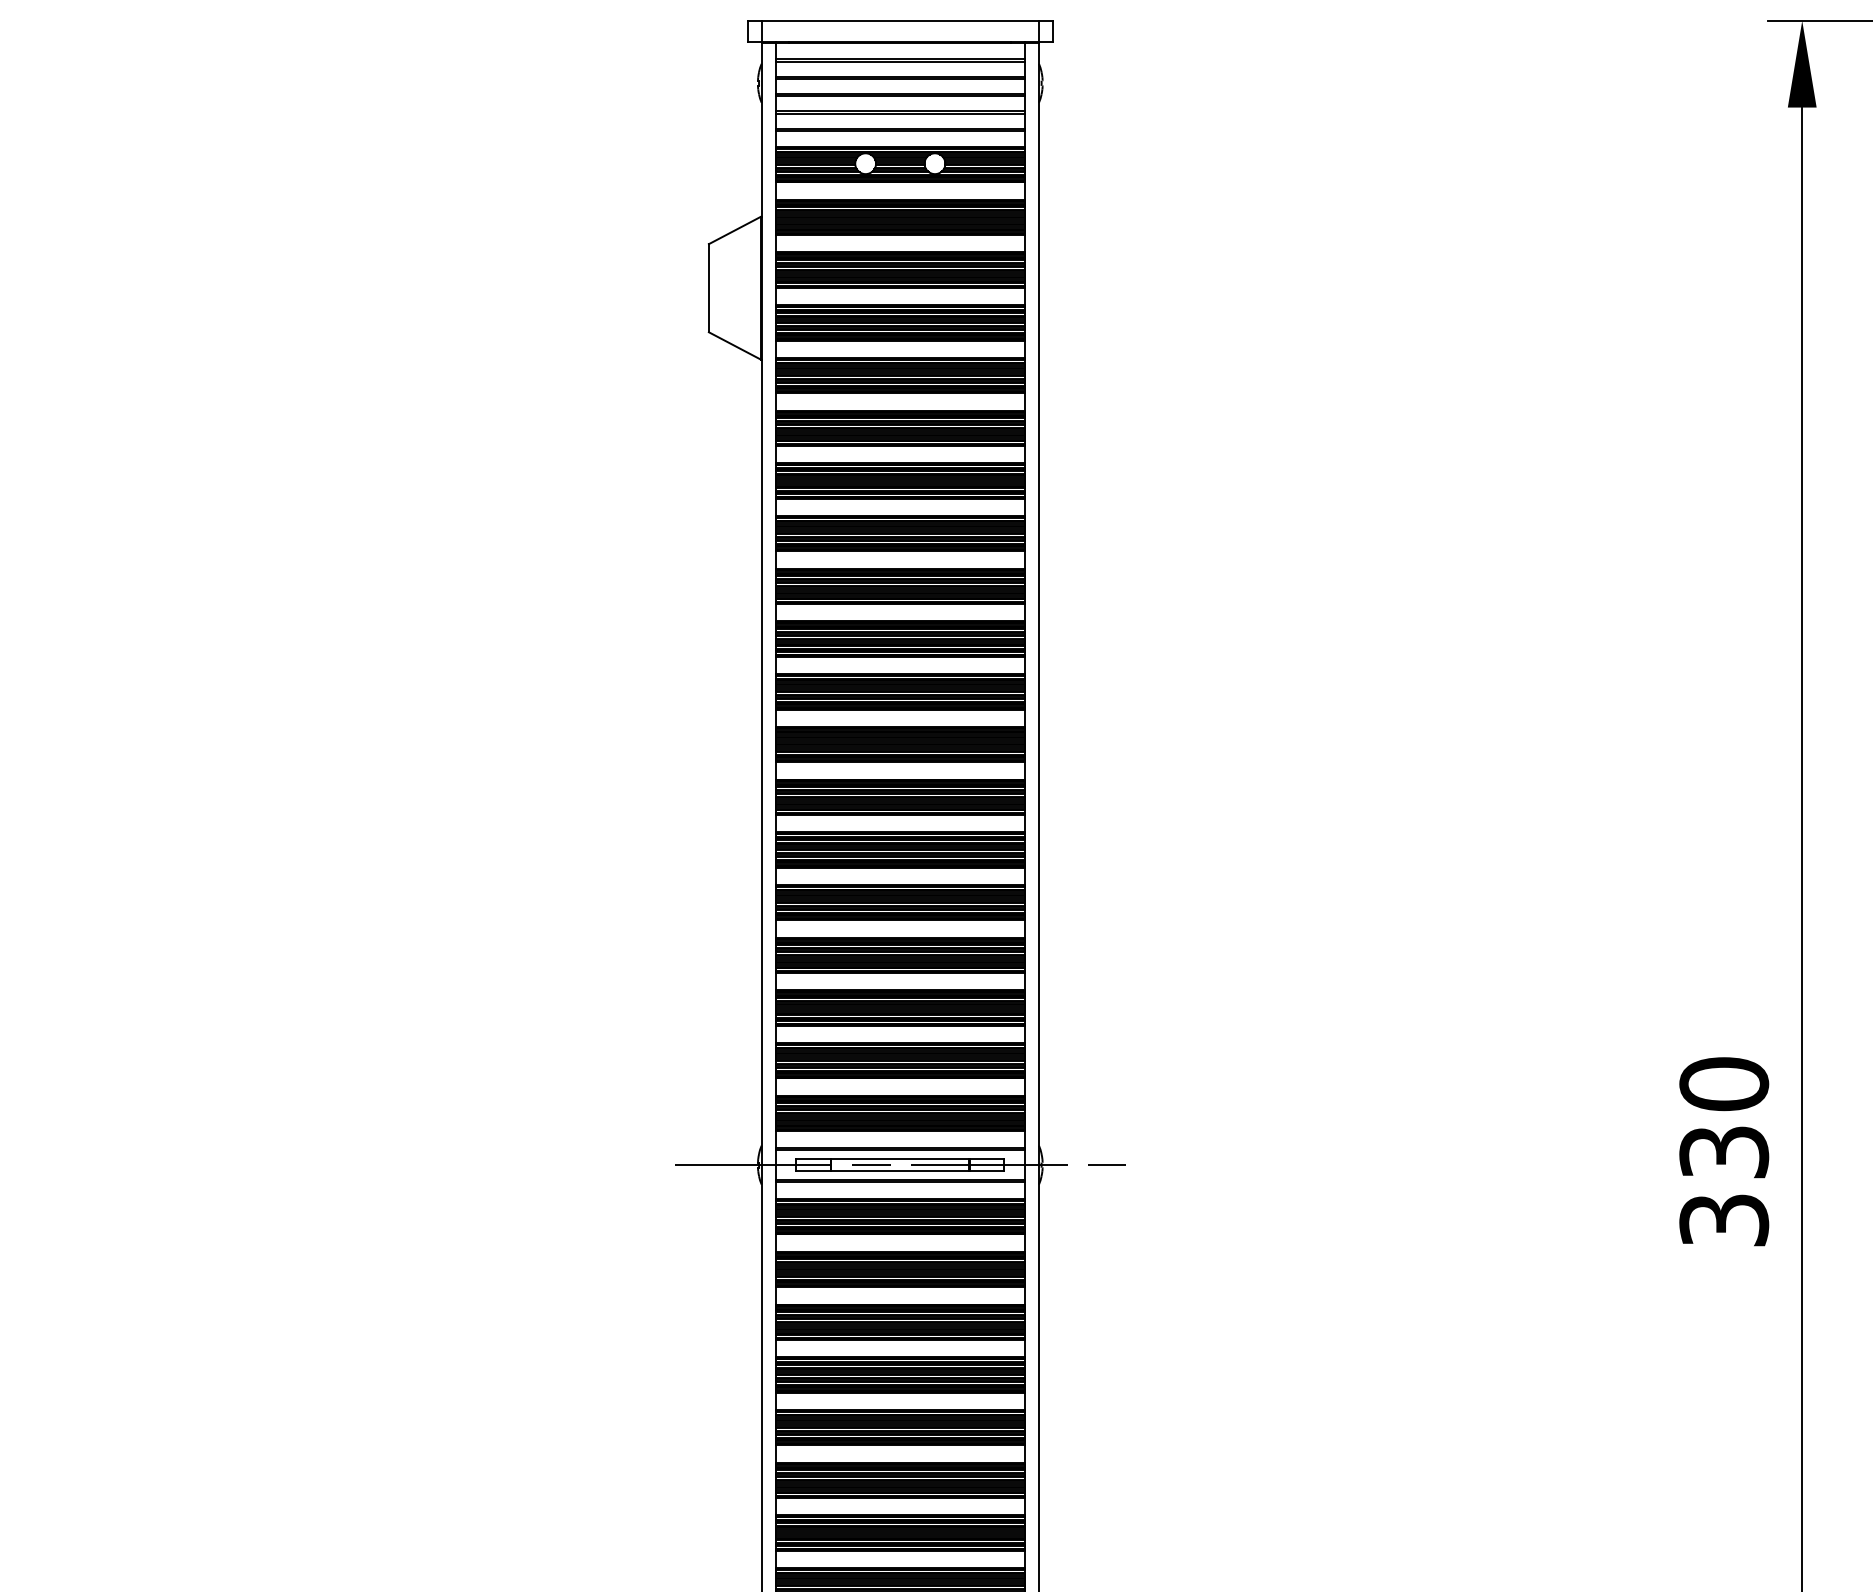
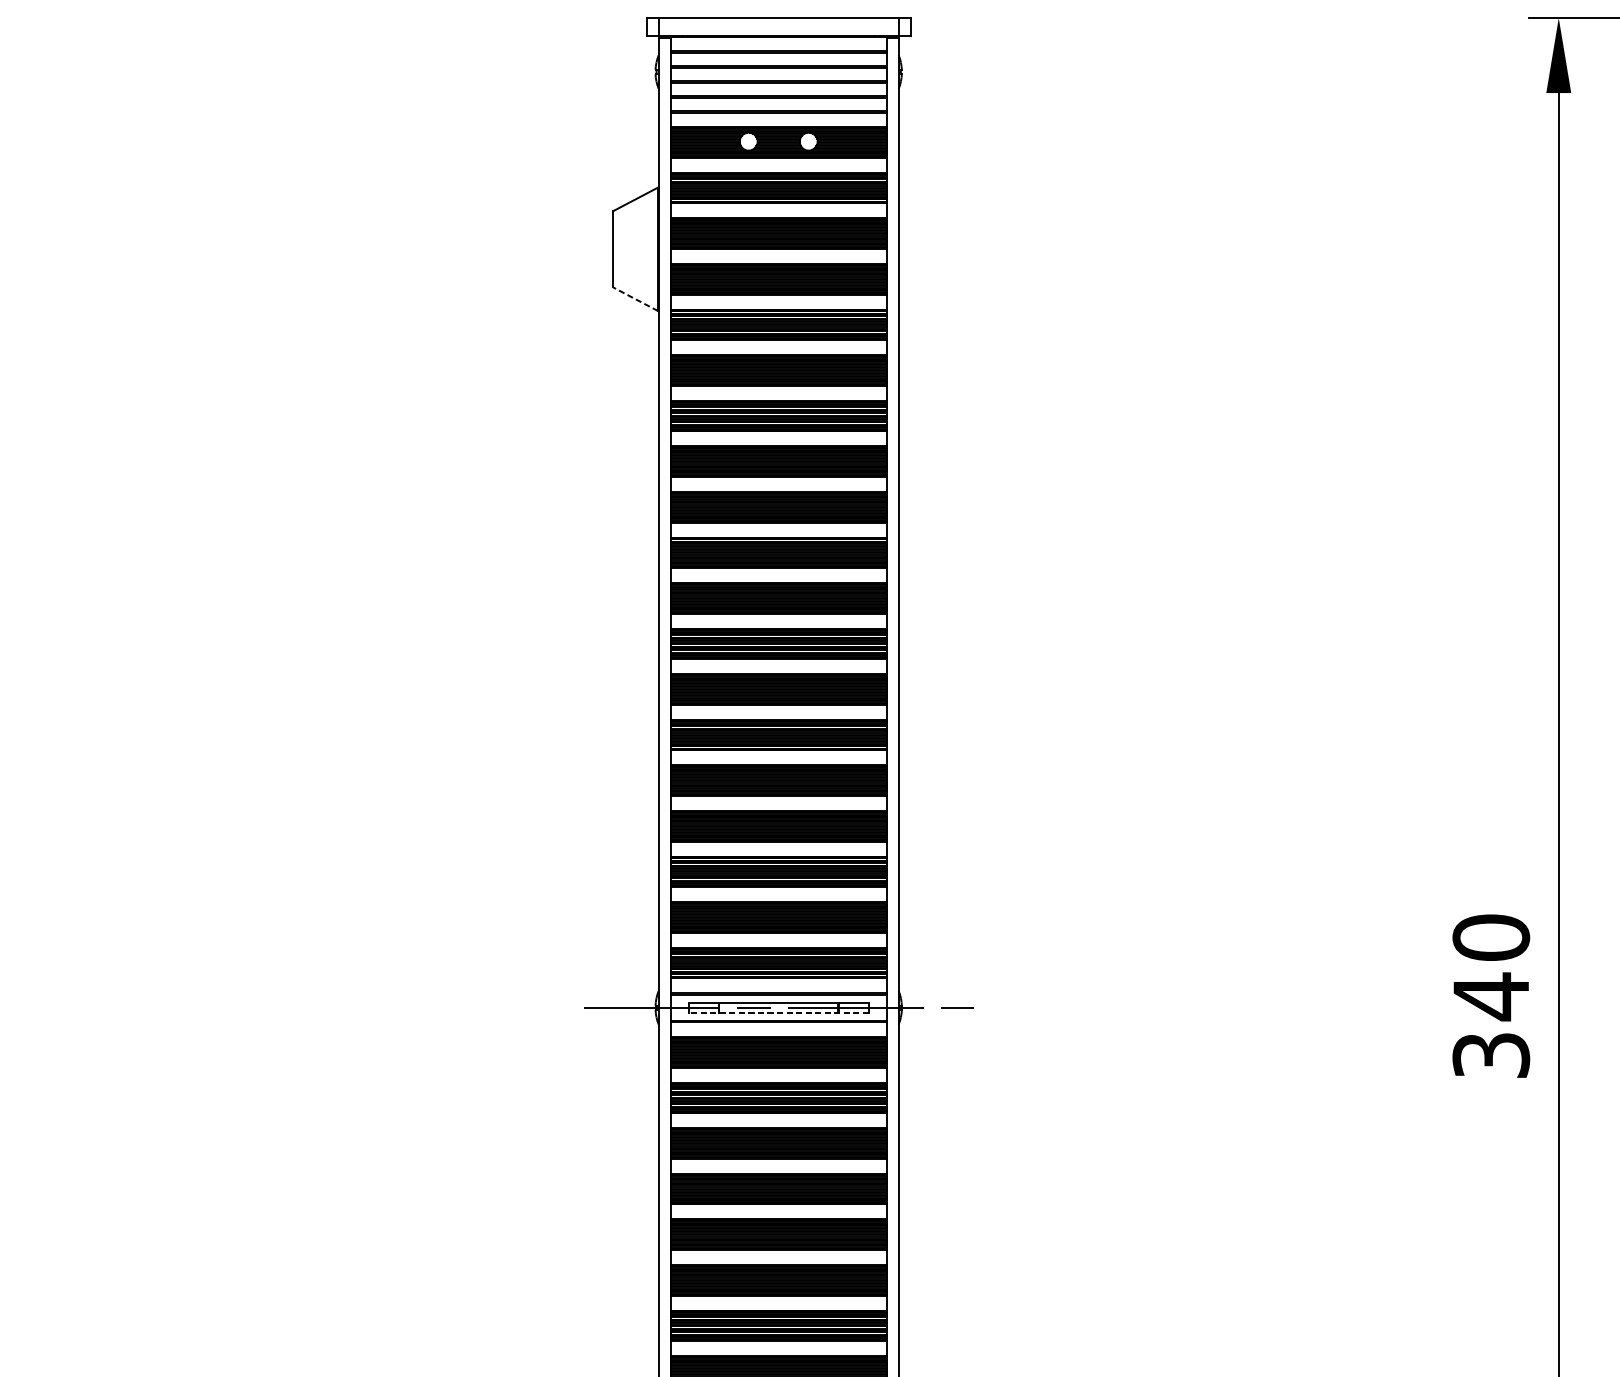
line: (734, 345) -> (635, 298), solid -> dashed
text: (1724, 1152) -> (1491, 996), 330 -> 340
line: (899, 1171) -> (777, 1013), solid -> dashed

